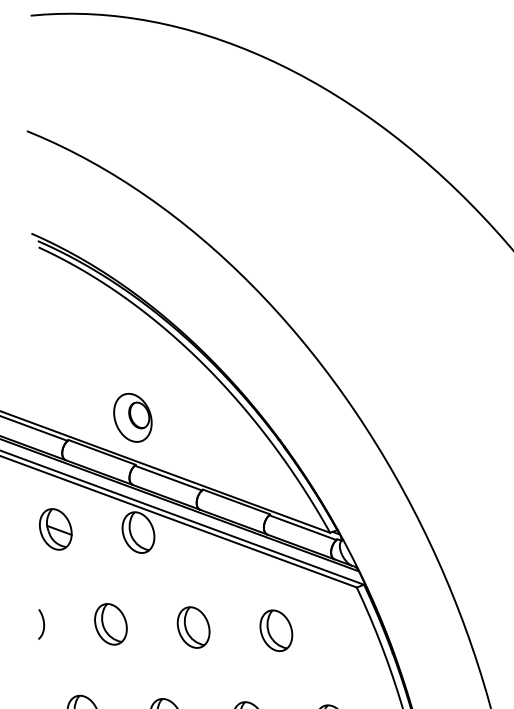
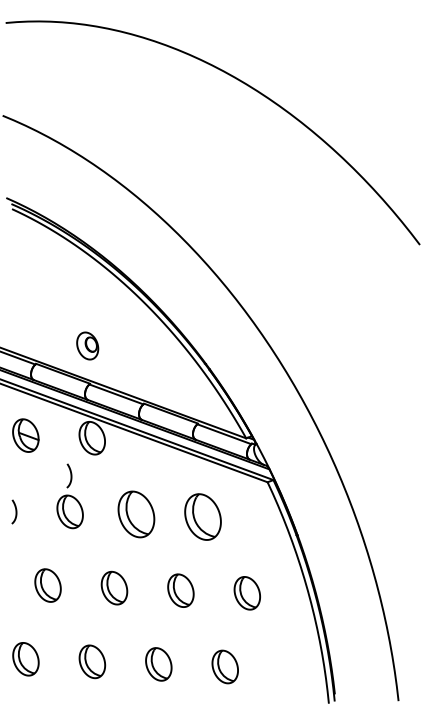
part: (132, 417) -> (87, 345), size x0.7
curve: (111, 579) -> (70, 475), added
part: (193, 627) -> (136, 514), size x1.4
part: (275, 630) -> (202, 516), size x1.4

